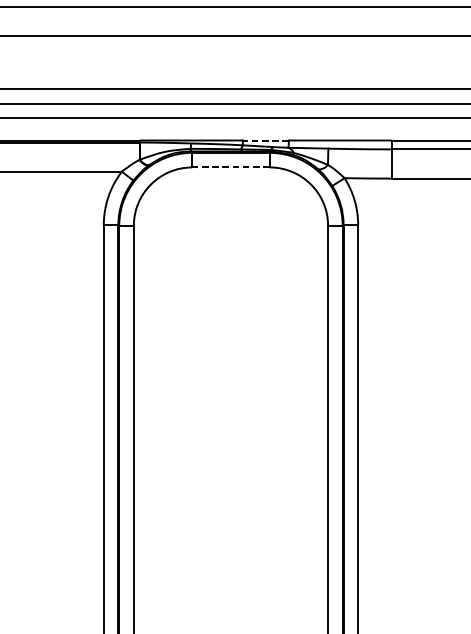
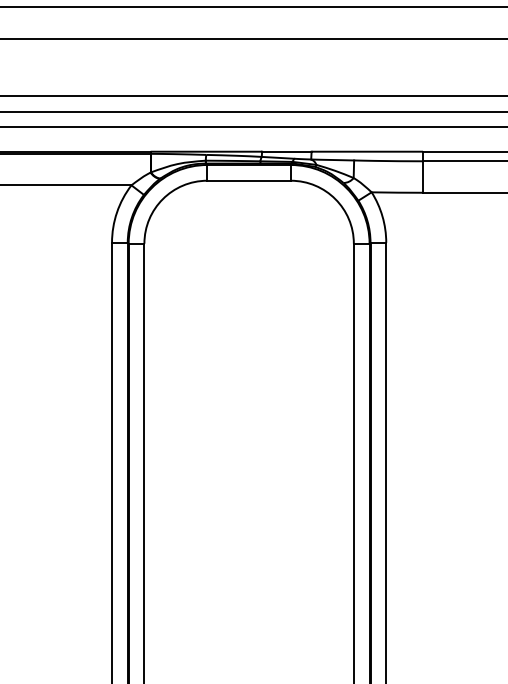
line: (265, 140) -> (286, 151), dashed -> solid
line: (231, 167) -> (249, 180), dashed -> solid

